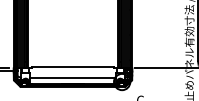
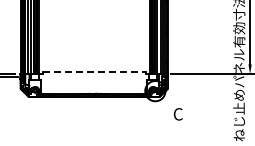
line: (73, 67) -> (94, 72), solid -> dashed
line: (73, 77) -> (94, 85), removed

